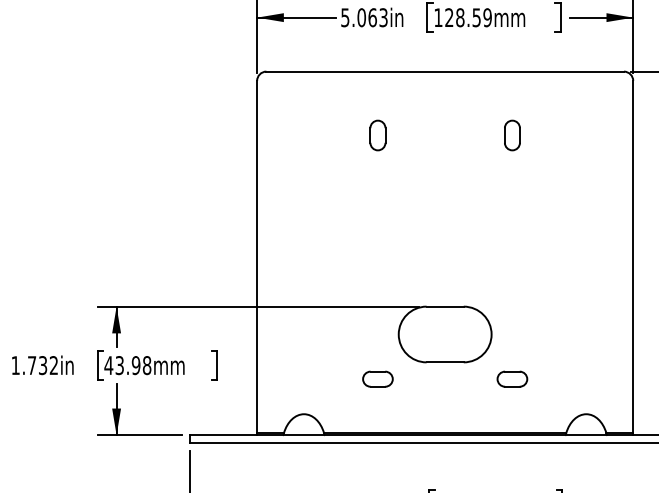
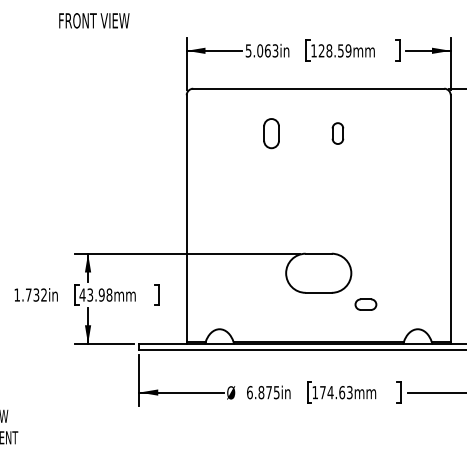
part: (377, 135) -> (271, 133), size x1.4
part: (511, 135) -> (337, 133), moved
part: (377, 378) -> (271, 304), removed

